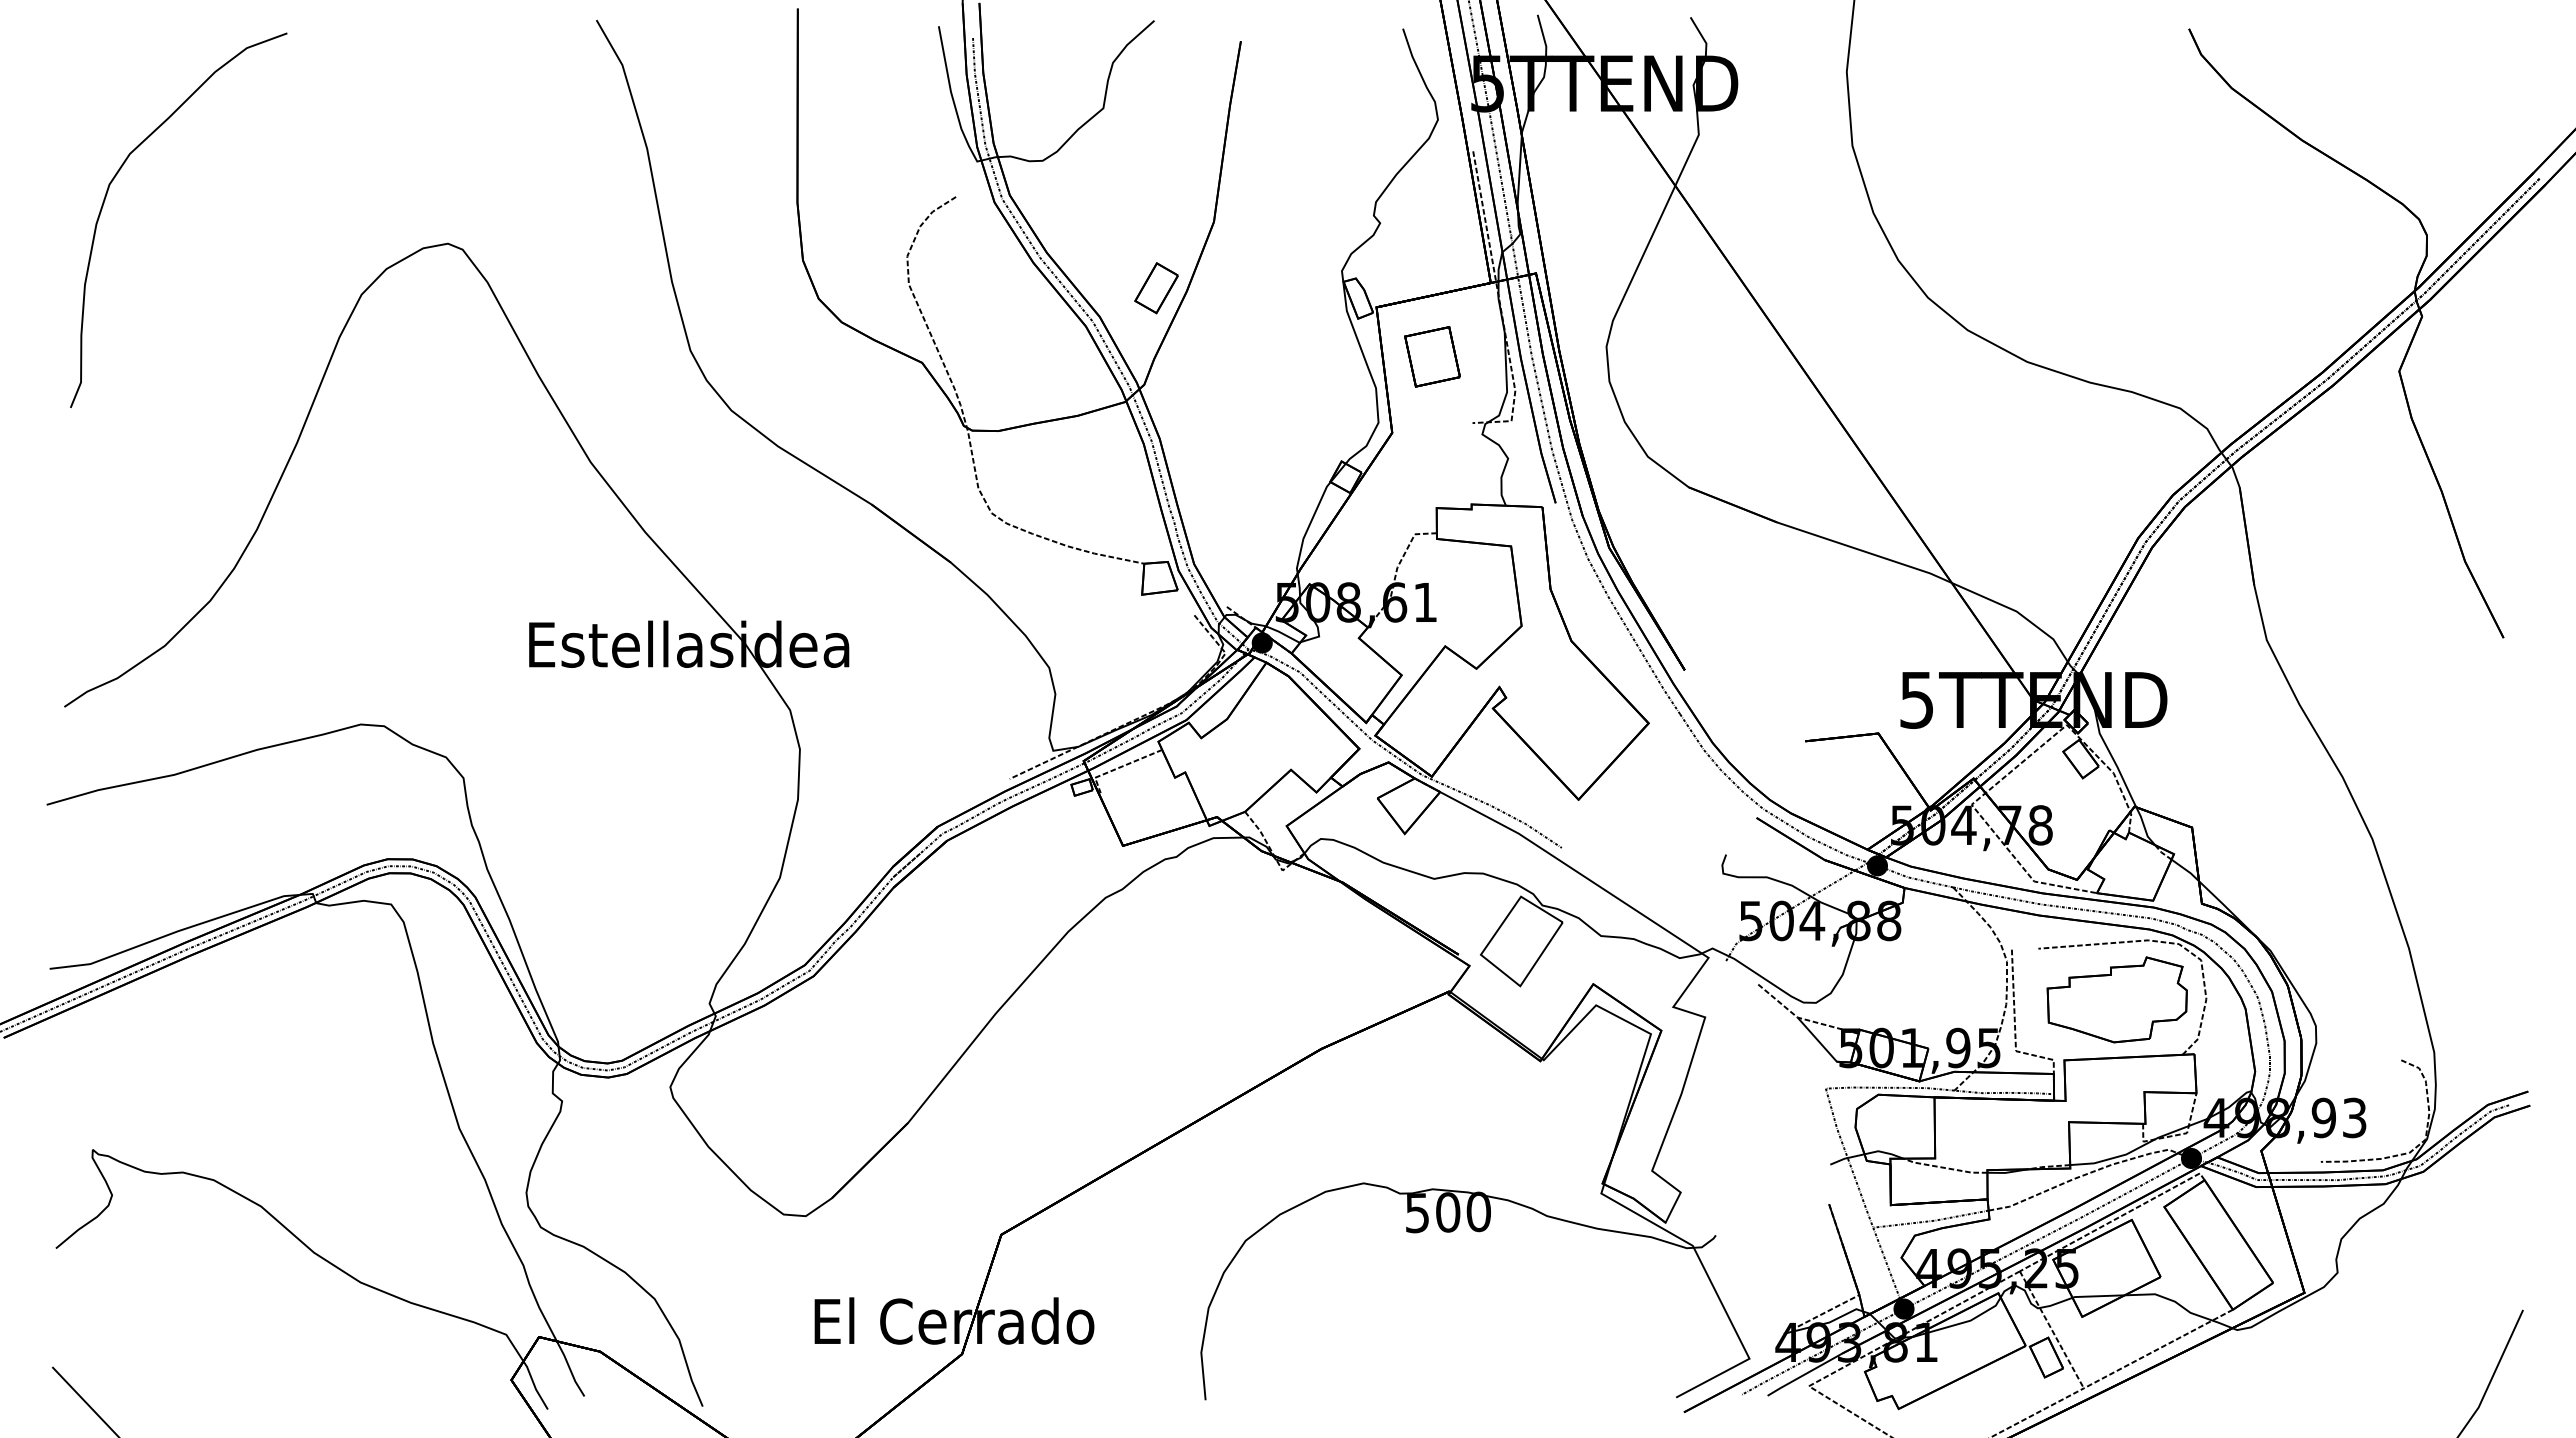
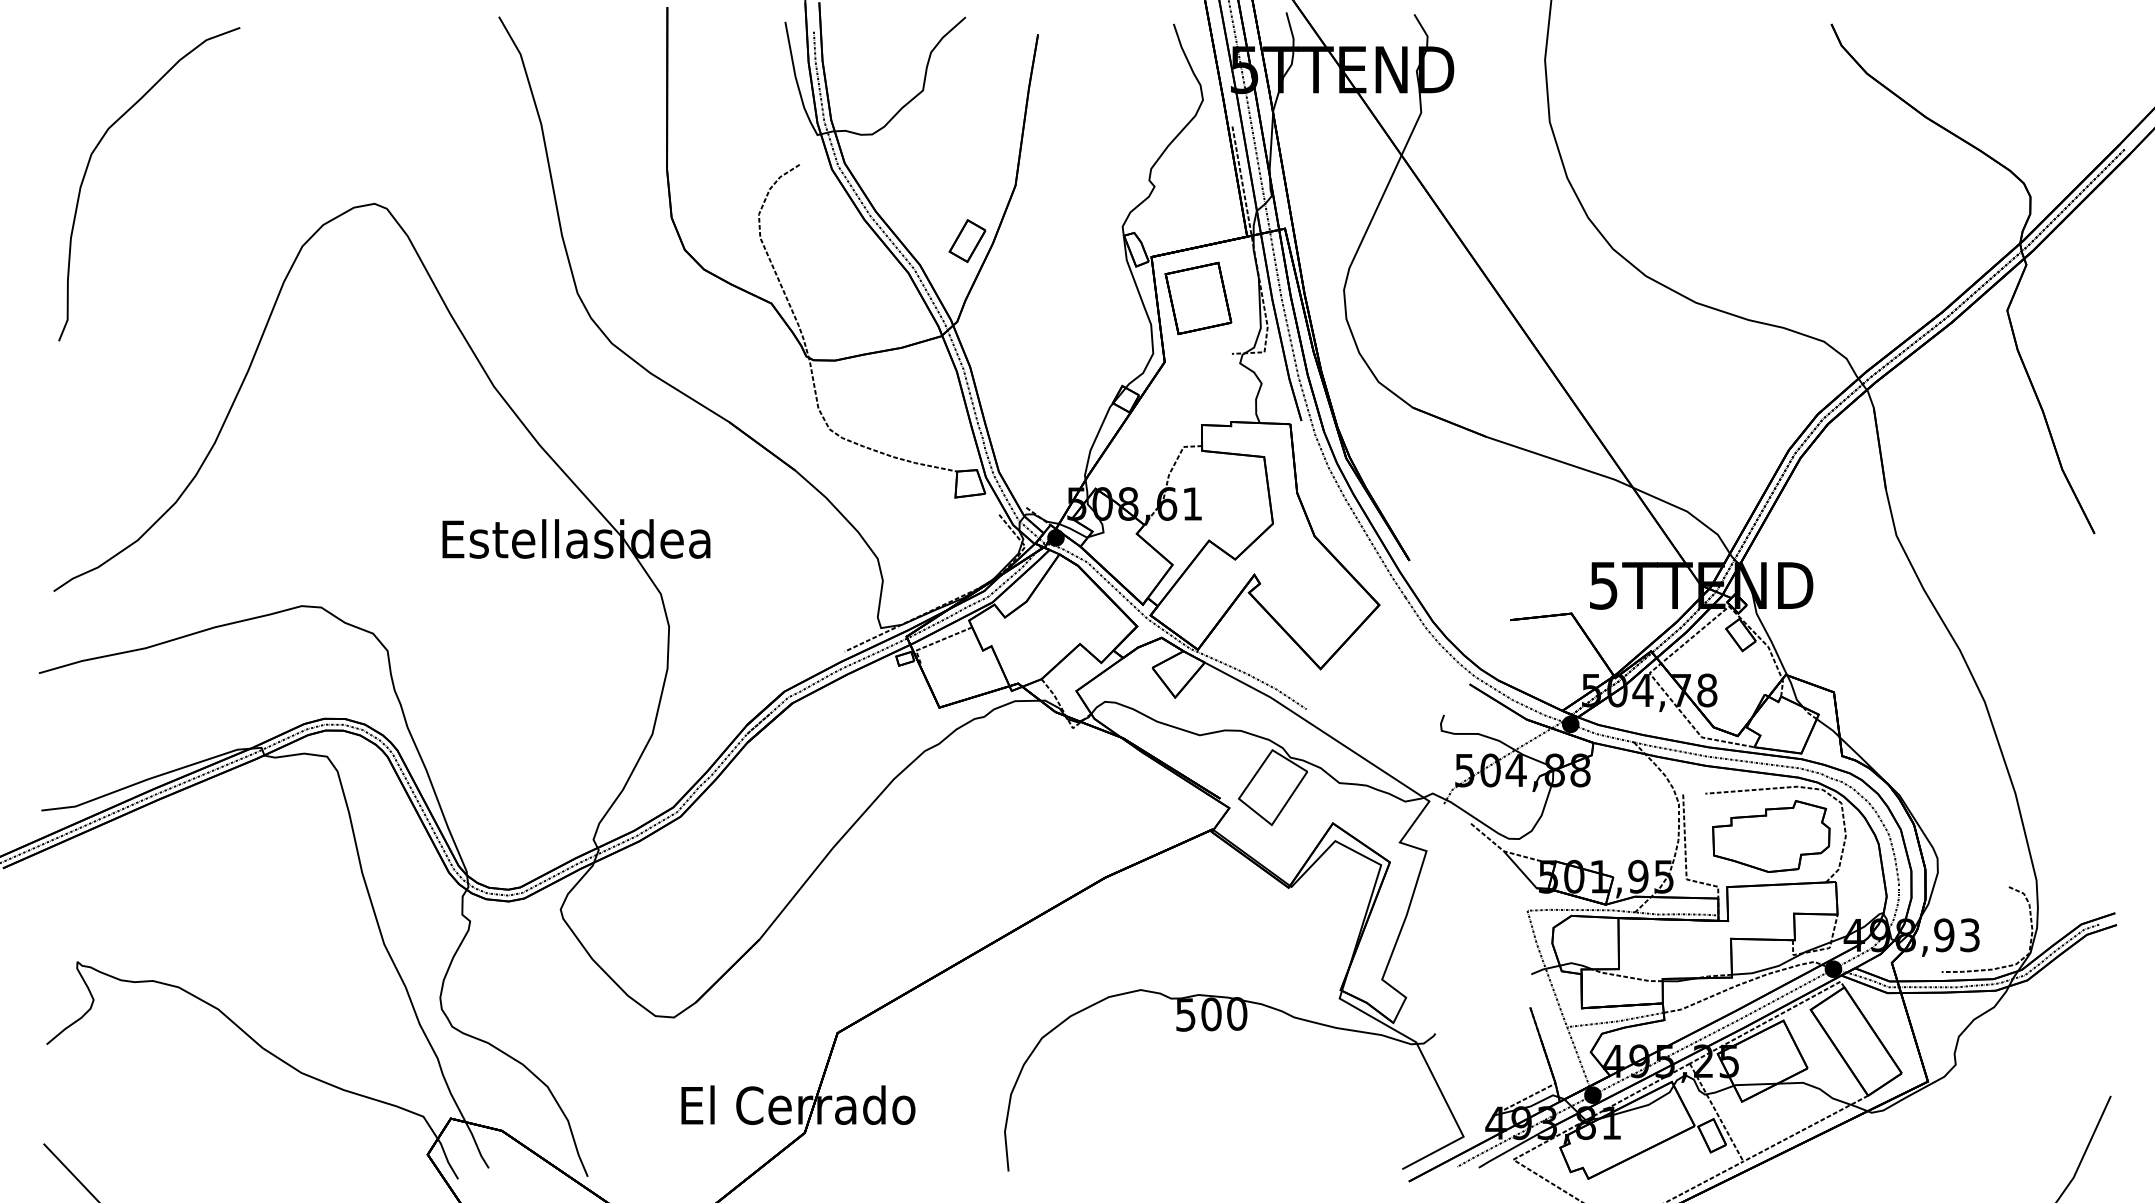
part: (1432, 356) -> (1198, 298), size x1.43

